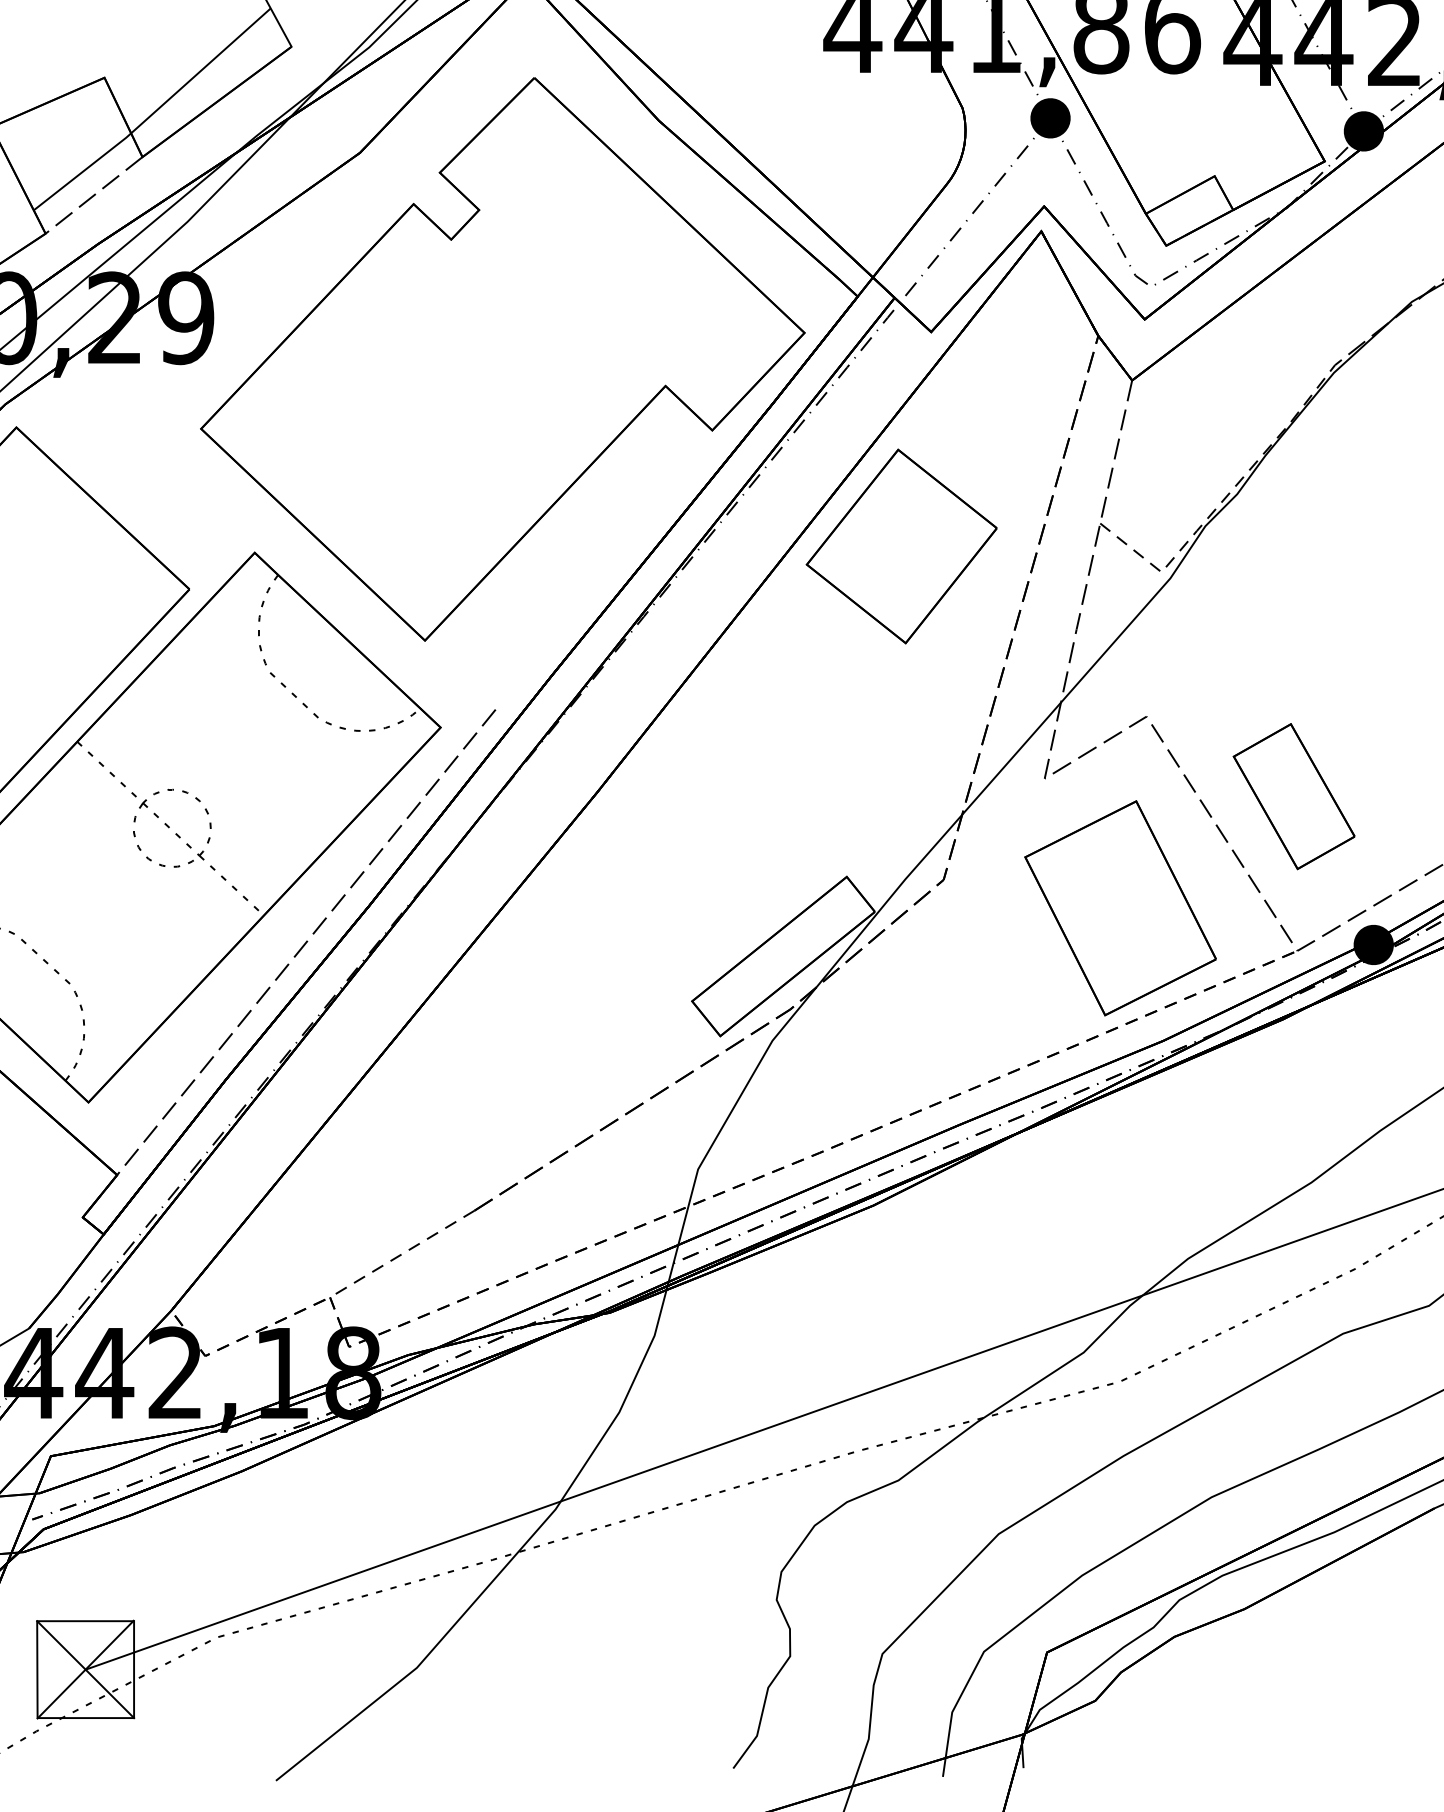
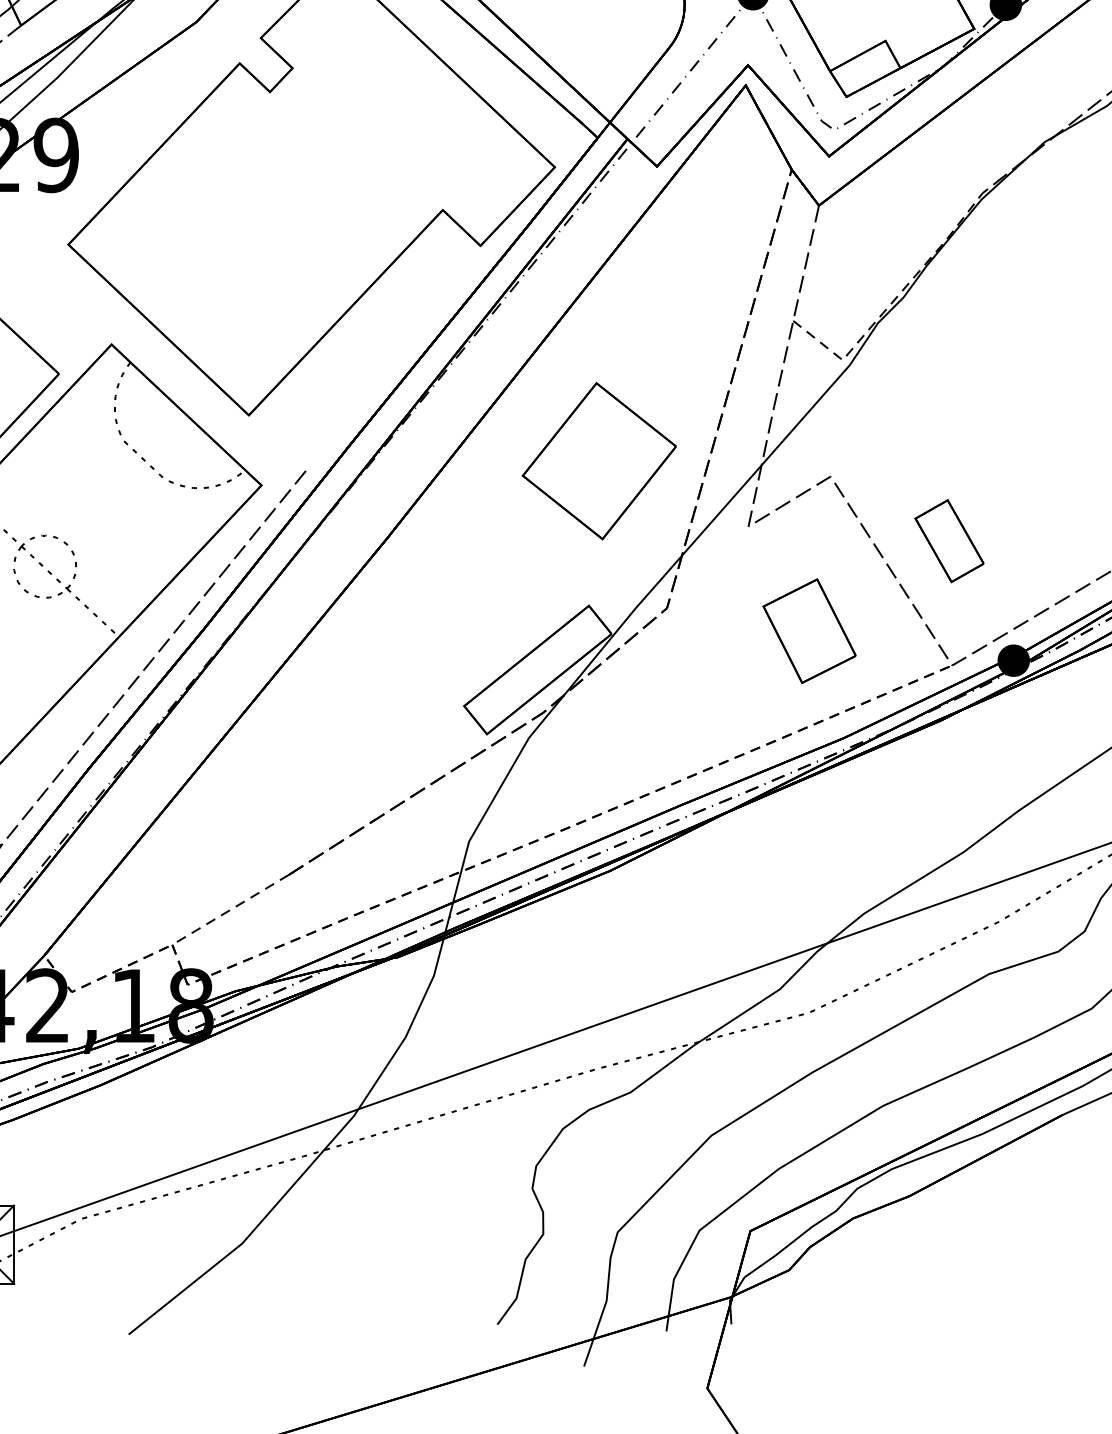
part: (901, 546) -> (599, 461), moved
part: (1293, 796) -> (949, 540), size x0.7
part: (1120, 908) -> (809, 631), size x0.6

